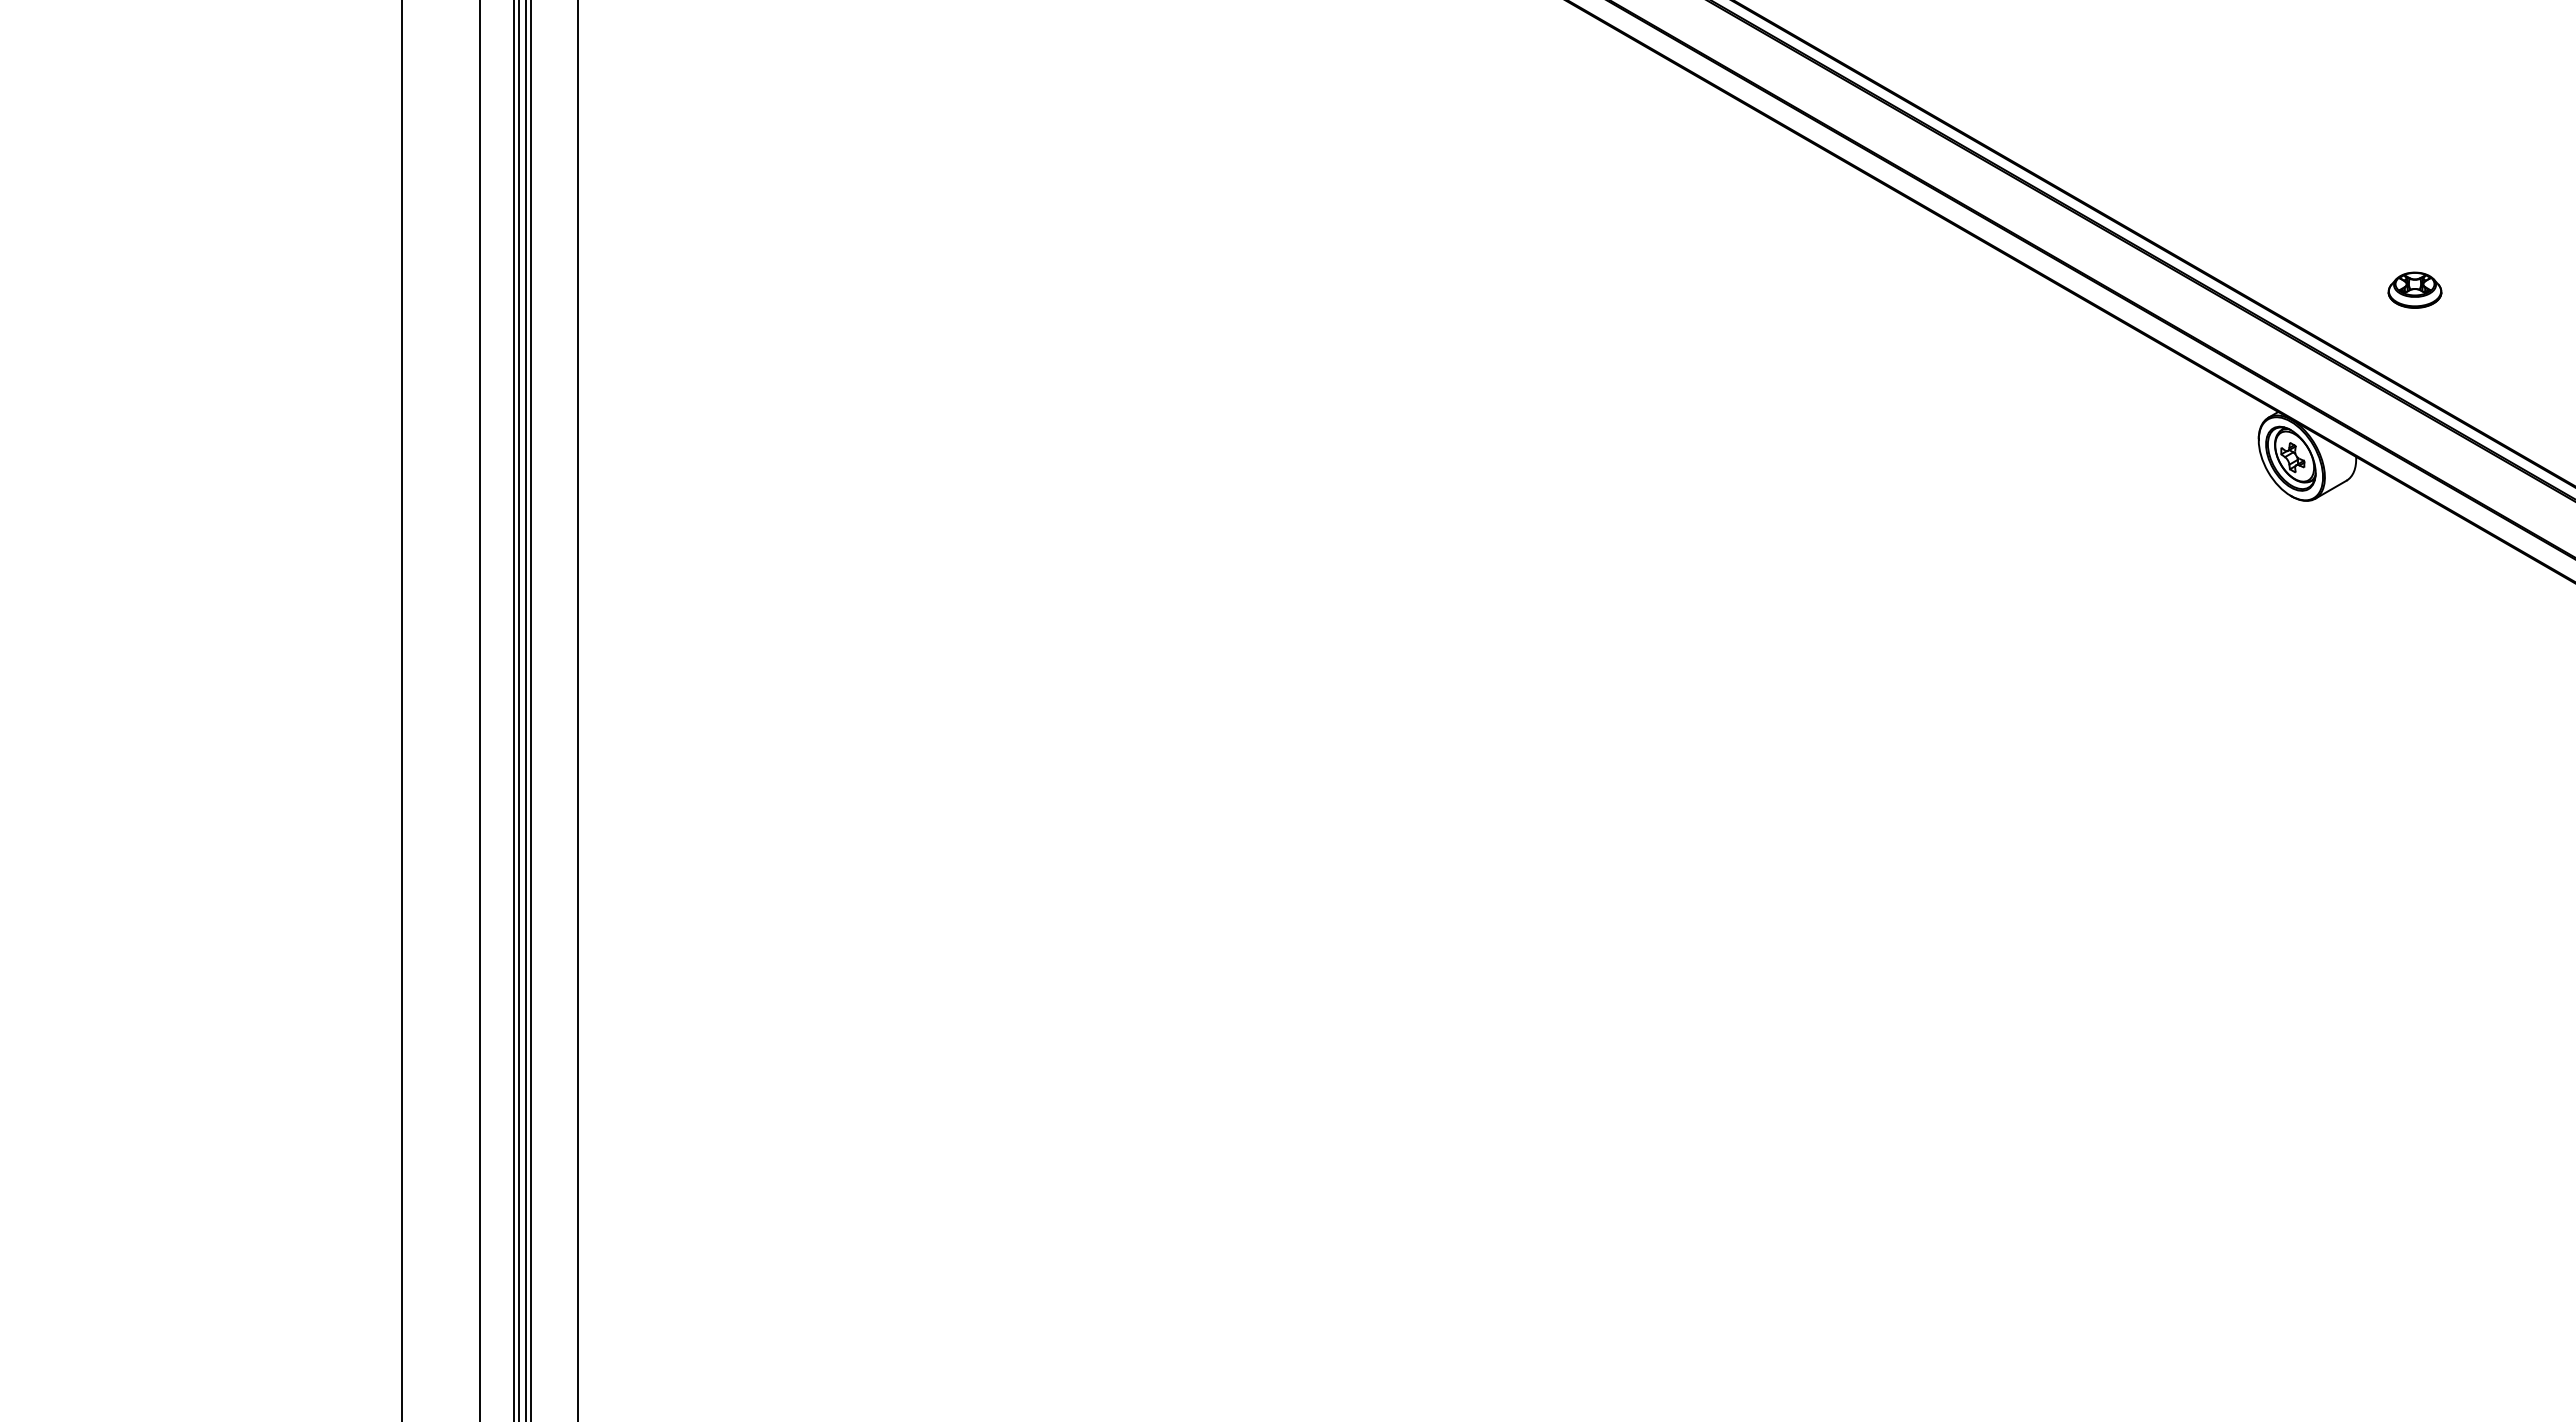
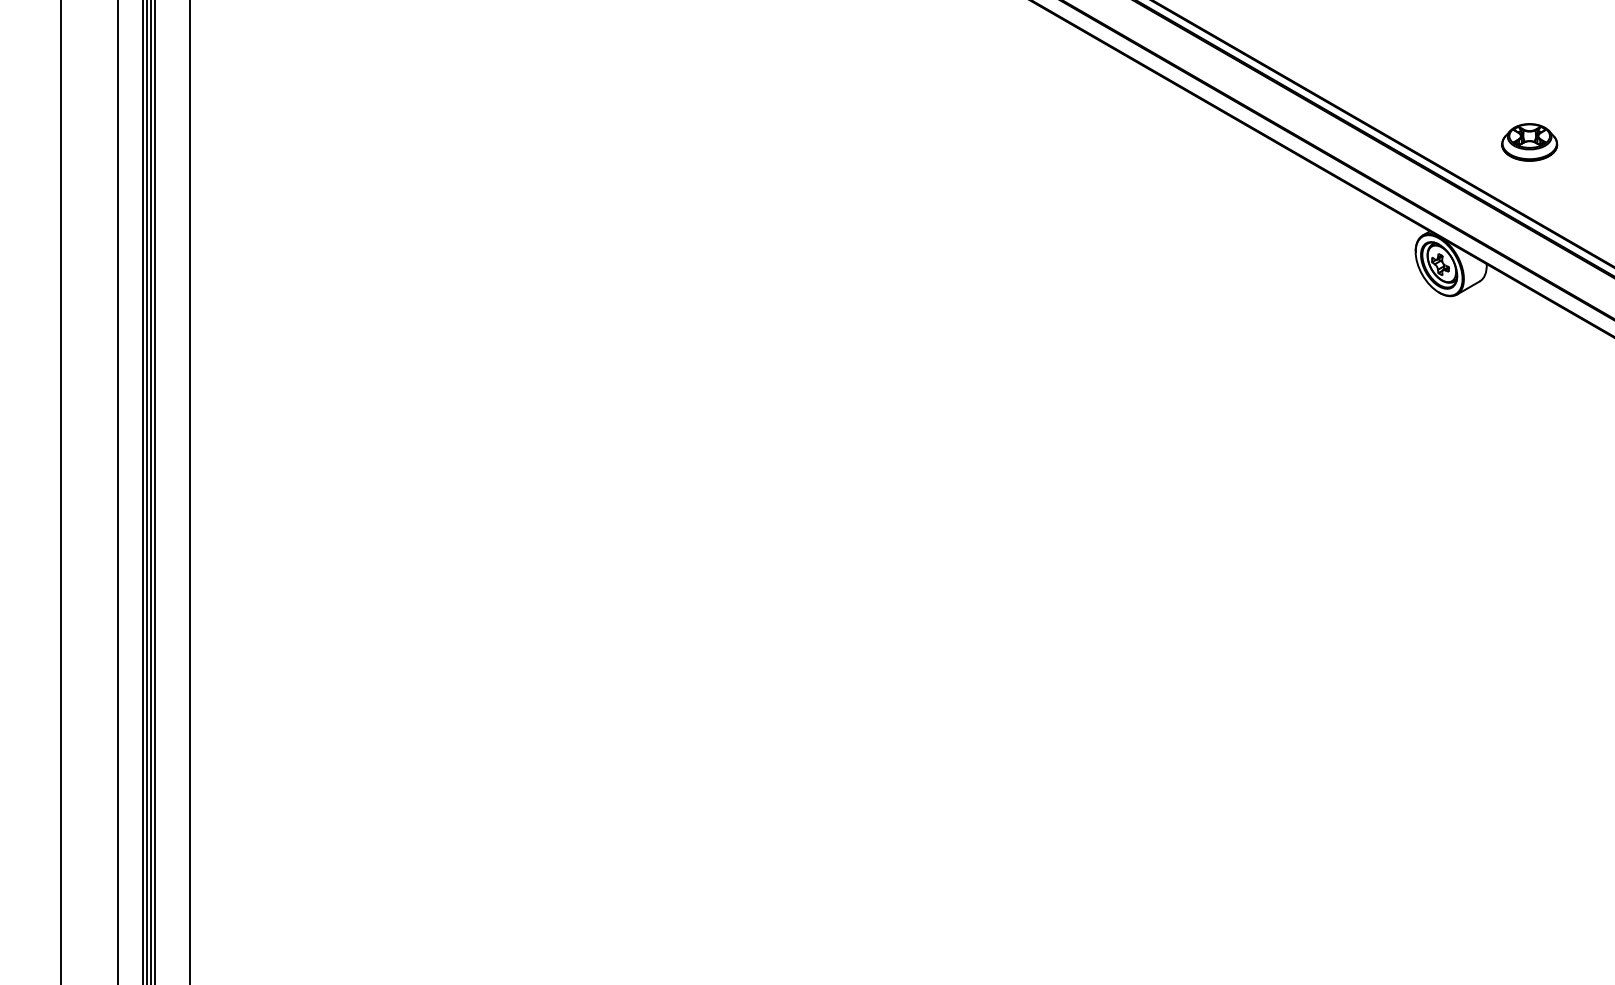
part: (2414, 290) -> (1529, 142), size x1.43

